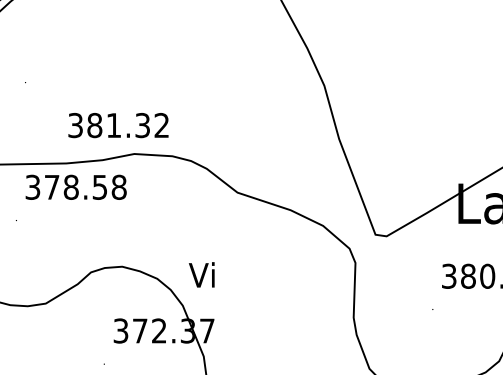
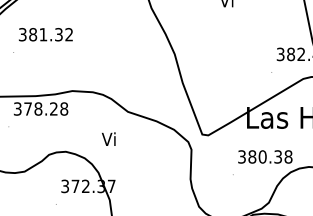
text: (117, 125) -> (45, 34), moved
text: (99, 186) -> (53, 108), 378.58 -> 378.28
text: (201, 273) -> (108, 138), moved

